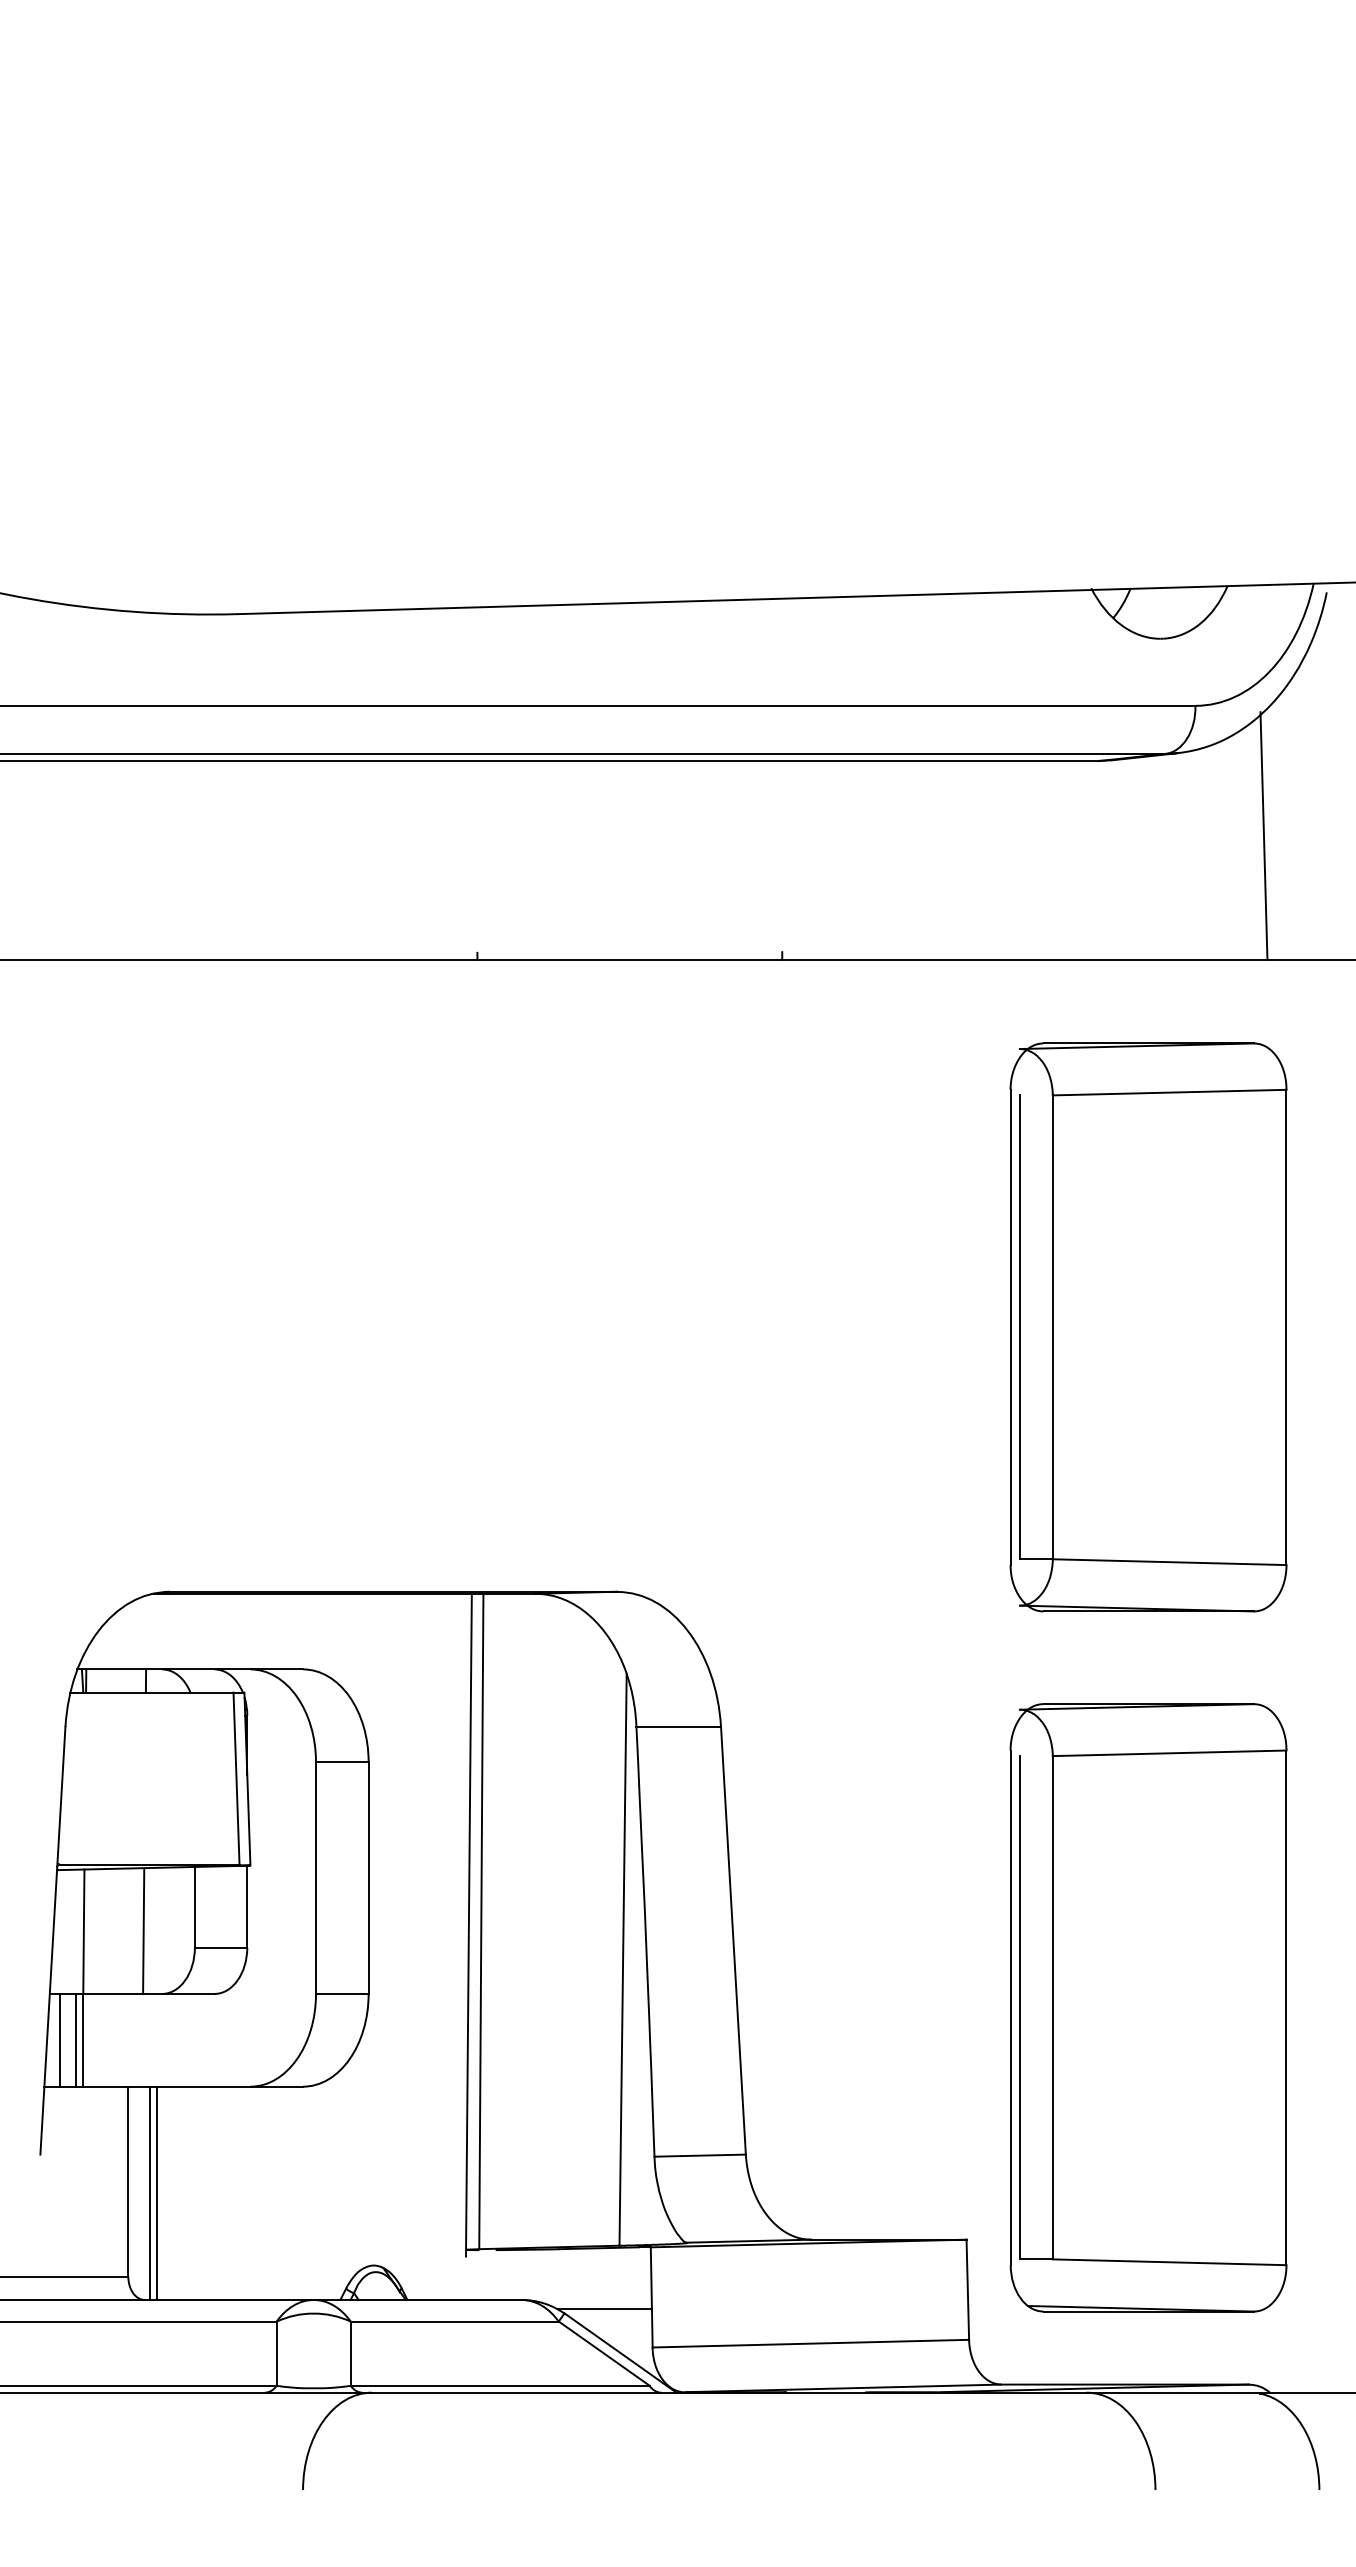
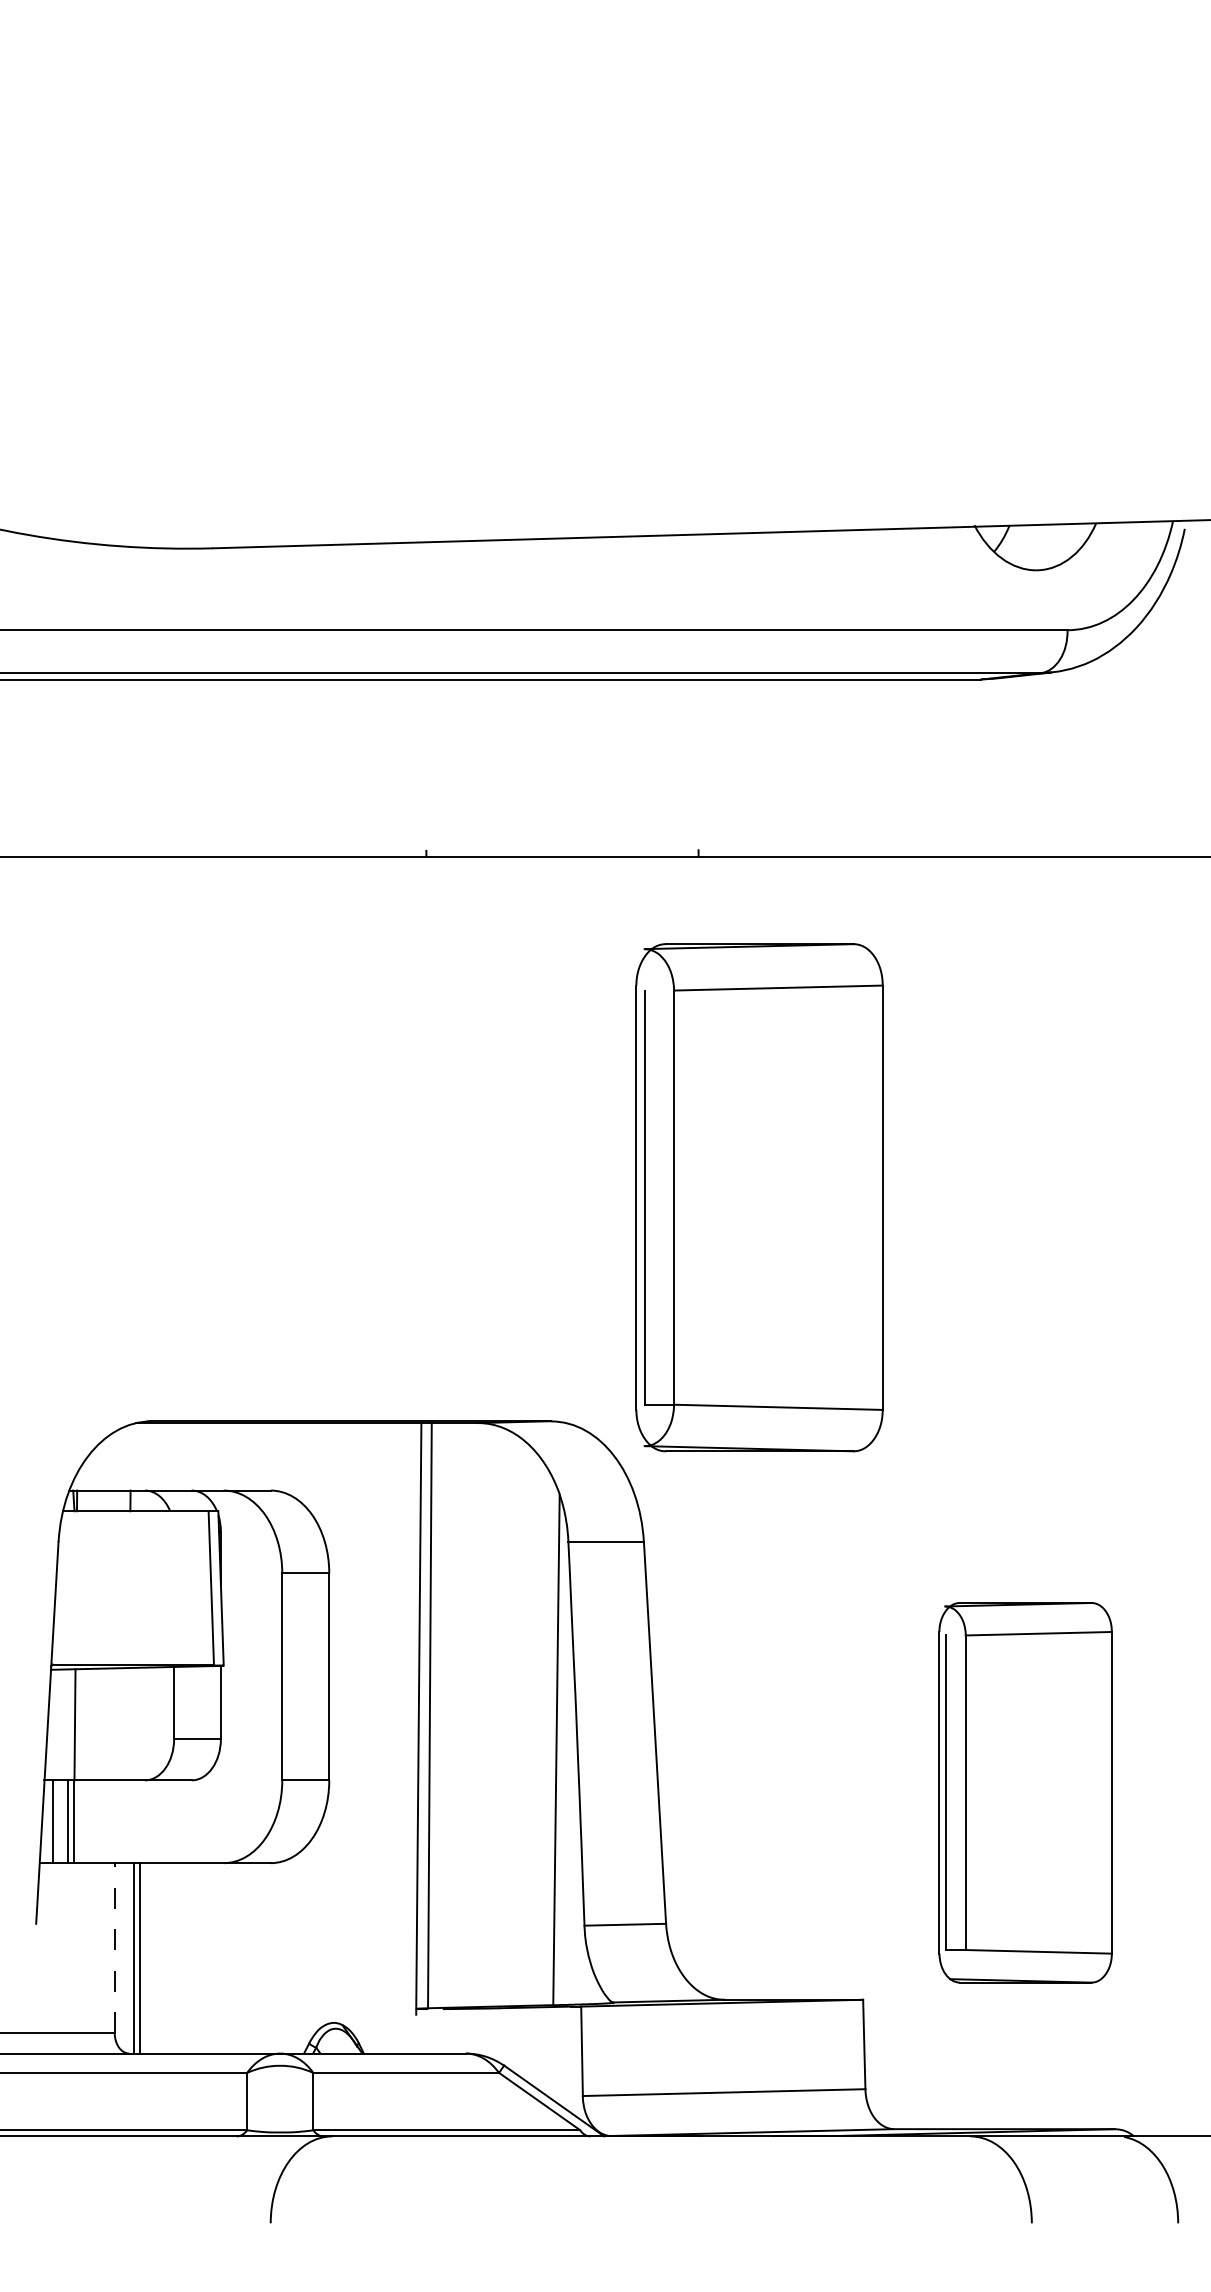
line: (1263, 836) -> (1128, 746), removed
part: (1148, 1327) -> (759, 1197), moved
line: (143, 1930) -> (128, 1723), removed
part: (1148, 2007) -> (1025, 1792), size x0.7
line: (128, 2181) -> (114, 1947), solid -> dashed
line: (604, 2309) -> (539, 2062), removed

